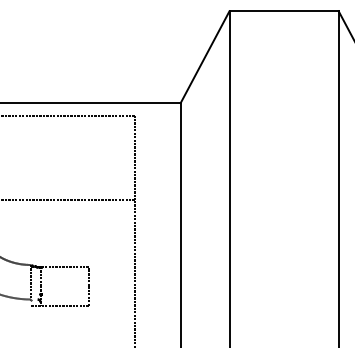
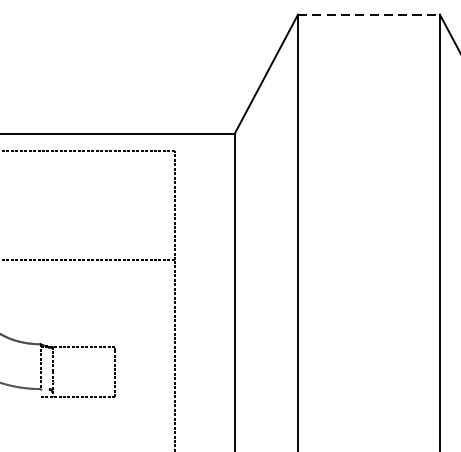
line: (284, 11) -> (369, 14), solid -> dashed

